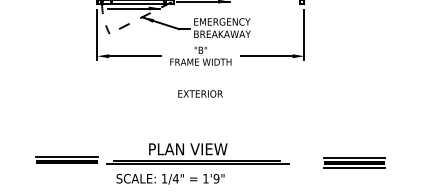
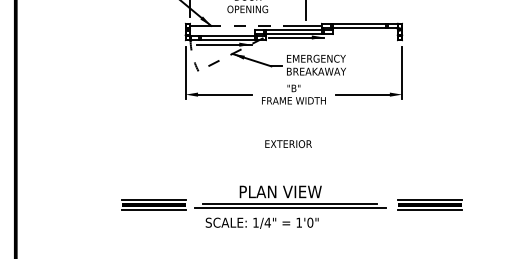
text: (200, 93) -> (288, 143), moved
part: (354, 162) -> (429, 204), moved
line: (66, 167) -> (153, 210), added
text: (216, 178) -> (310, 222), 1'9" -> 1'0"

